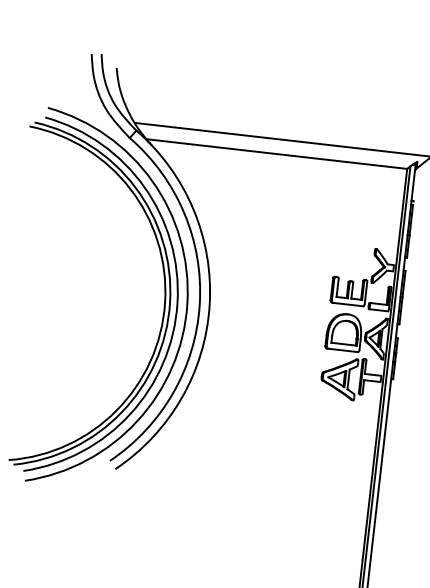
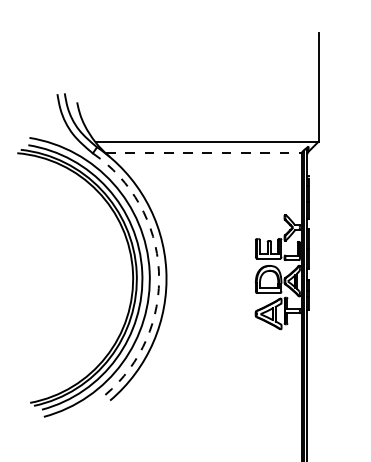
line: (276, 153) -> (203, 152), solid -> dashed
arc: (199, 304) -> (158, 271), solid -> dashed

